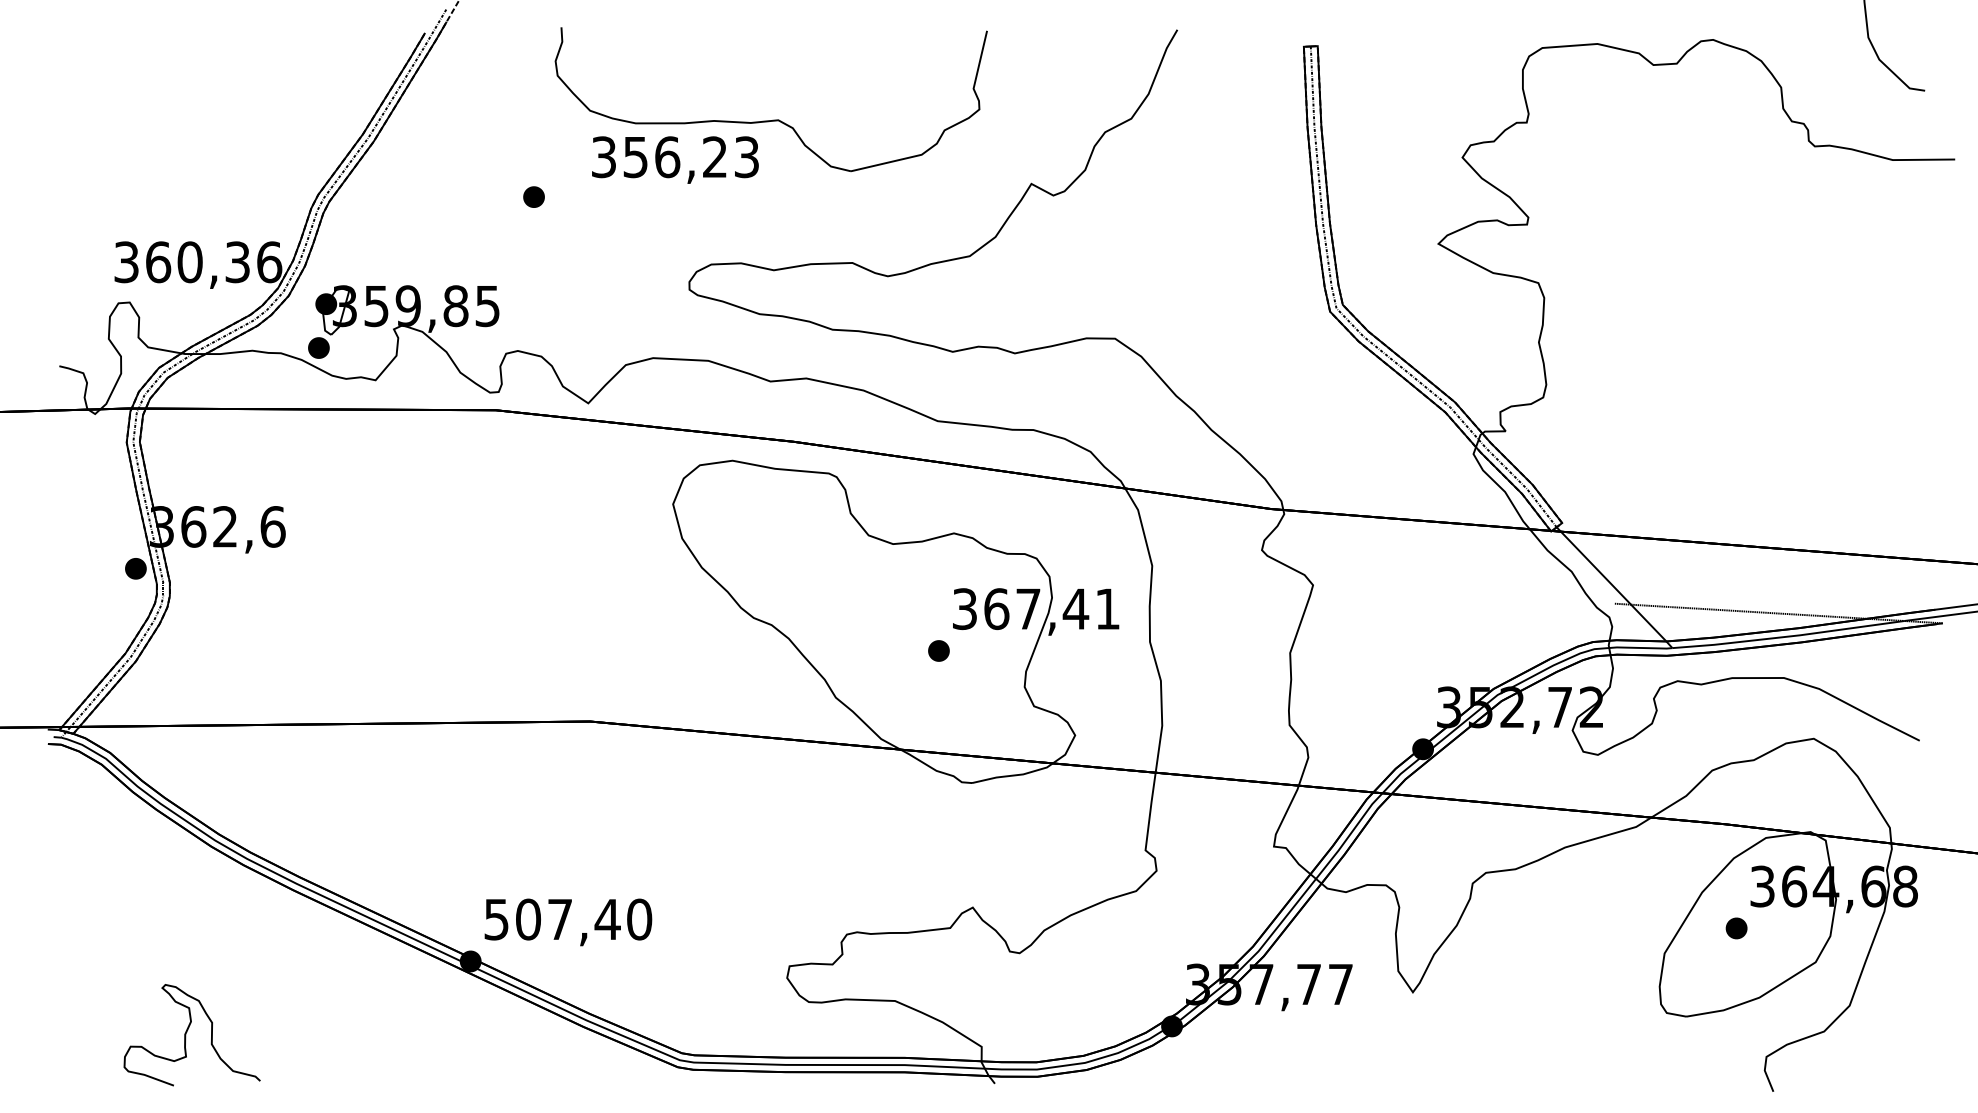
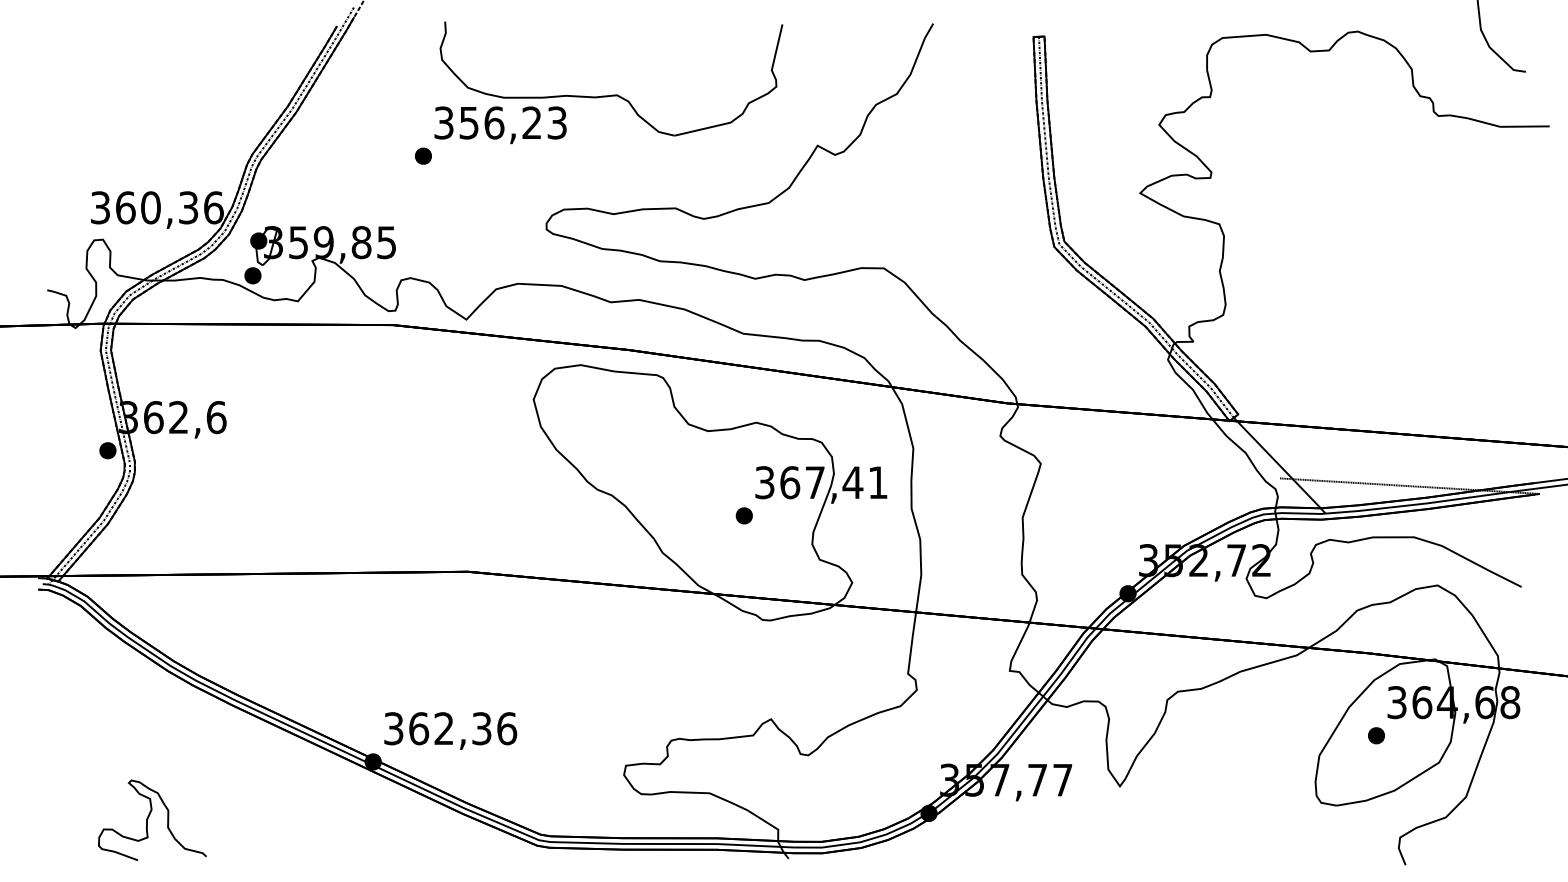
text: (675, 159) -> (500, 124), moved
text: (568, 919) -> (450, 728), 507,40 -> 362,36

